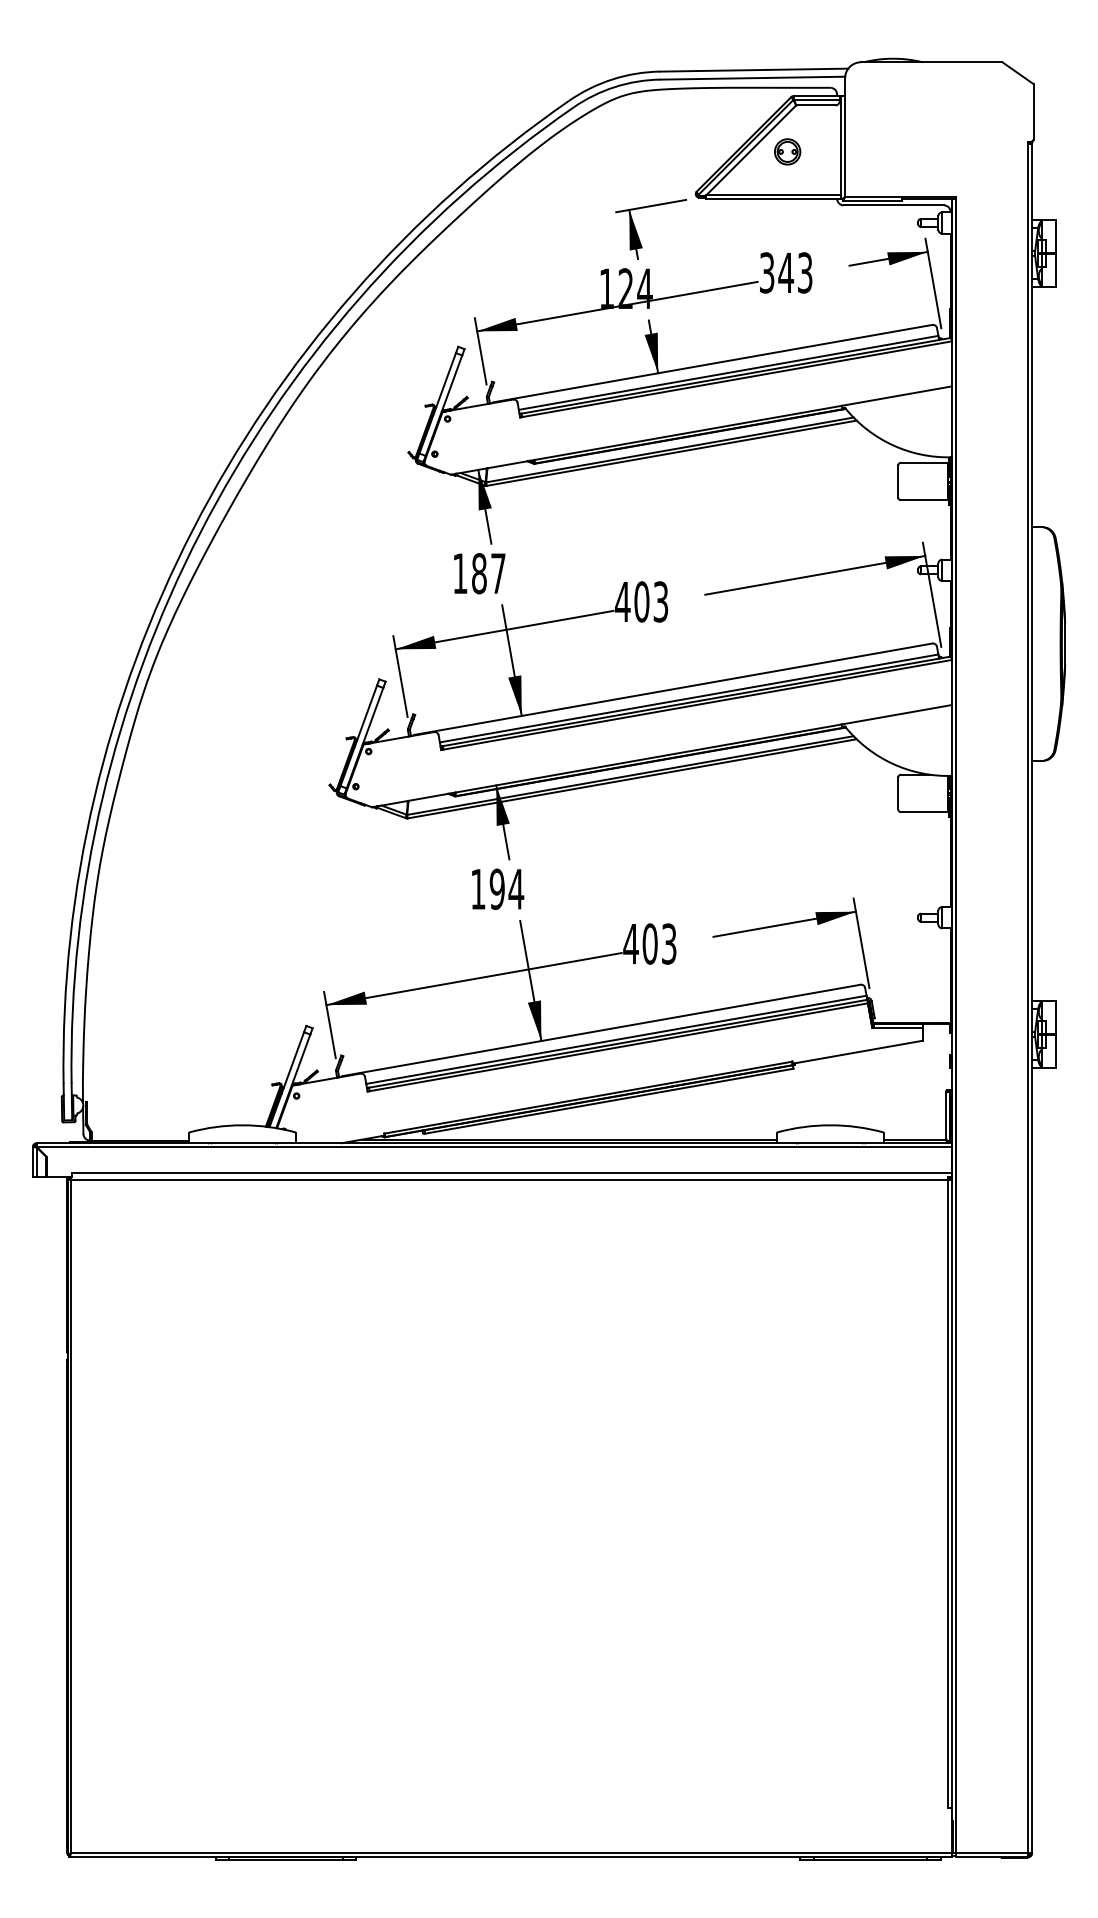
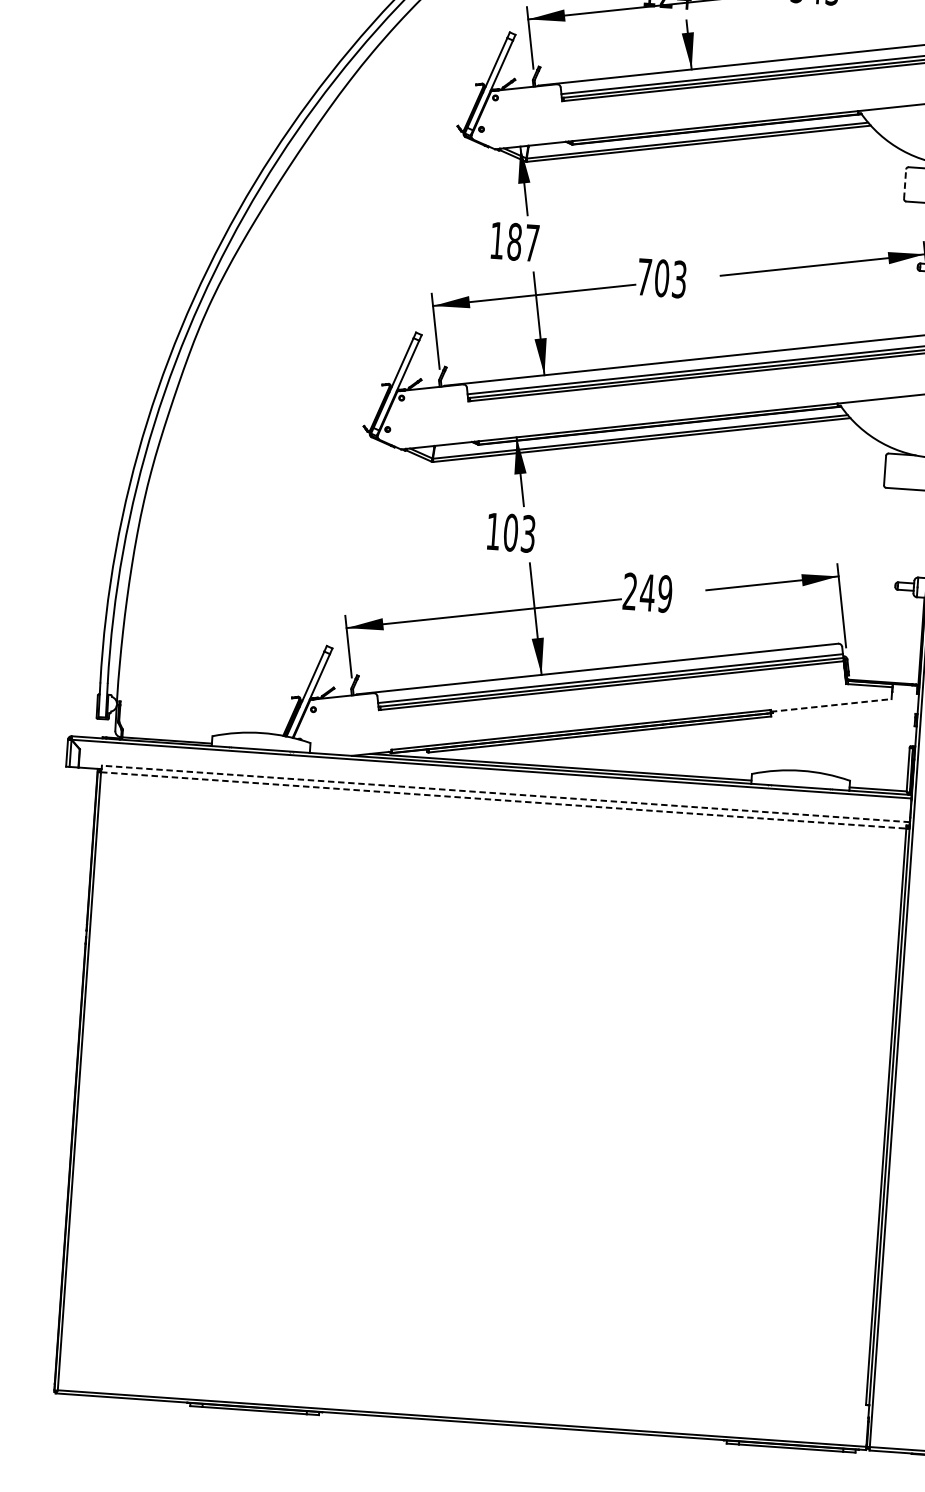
line: (898, 481) -> (905, 184), solid -> dashed
text: (622, 601) -> (644, 276), 403 -> 703
text: (506, 889) -> (519, 533), 194 -> 103
text: (649, 943) -> (647, 592), 403 -> 249
line: (857, 1052) -> (831, 705), solid -> dashed
line: (511, 1172) -> (505, 793), solid -> dashed
line: (509, 1180) -> (503, 800), solid -> dashed

